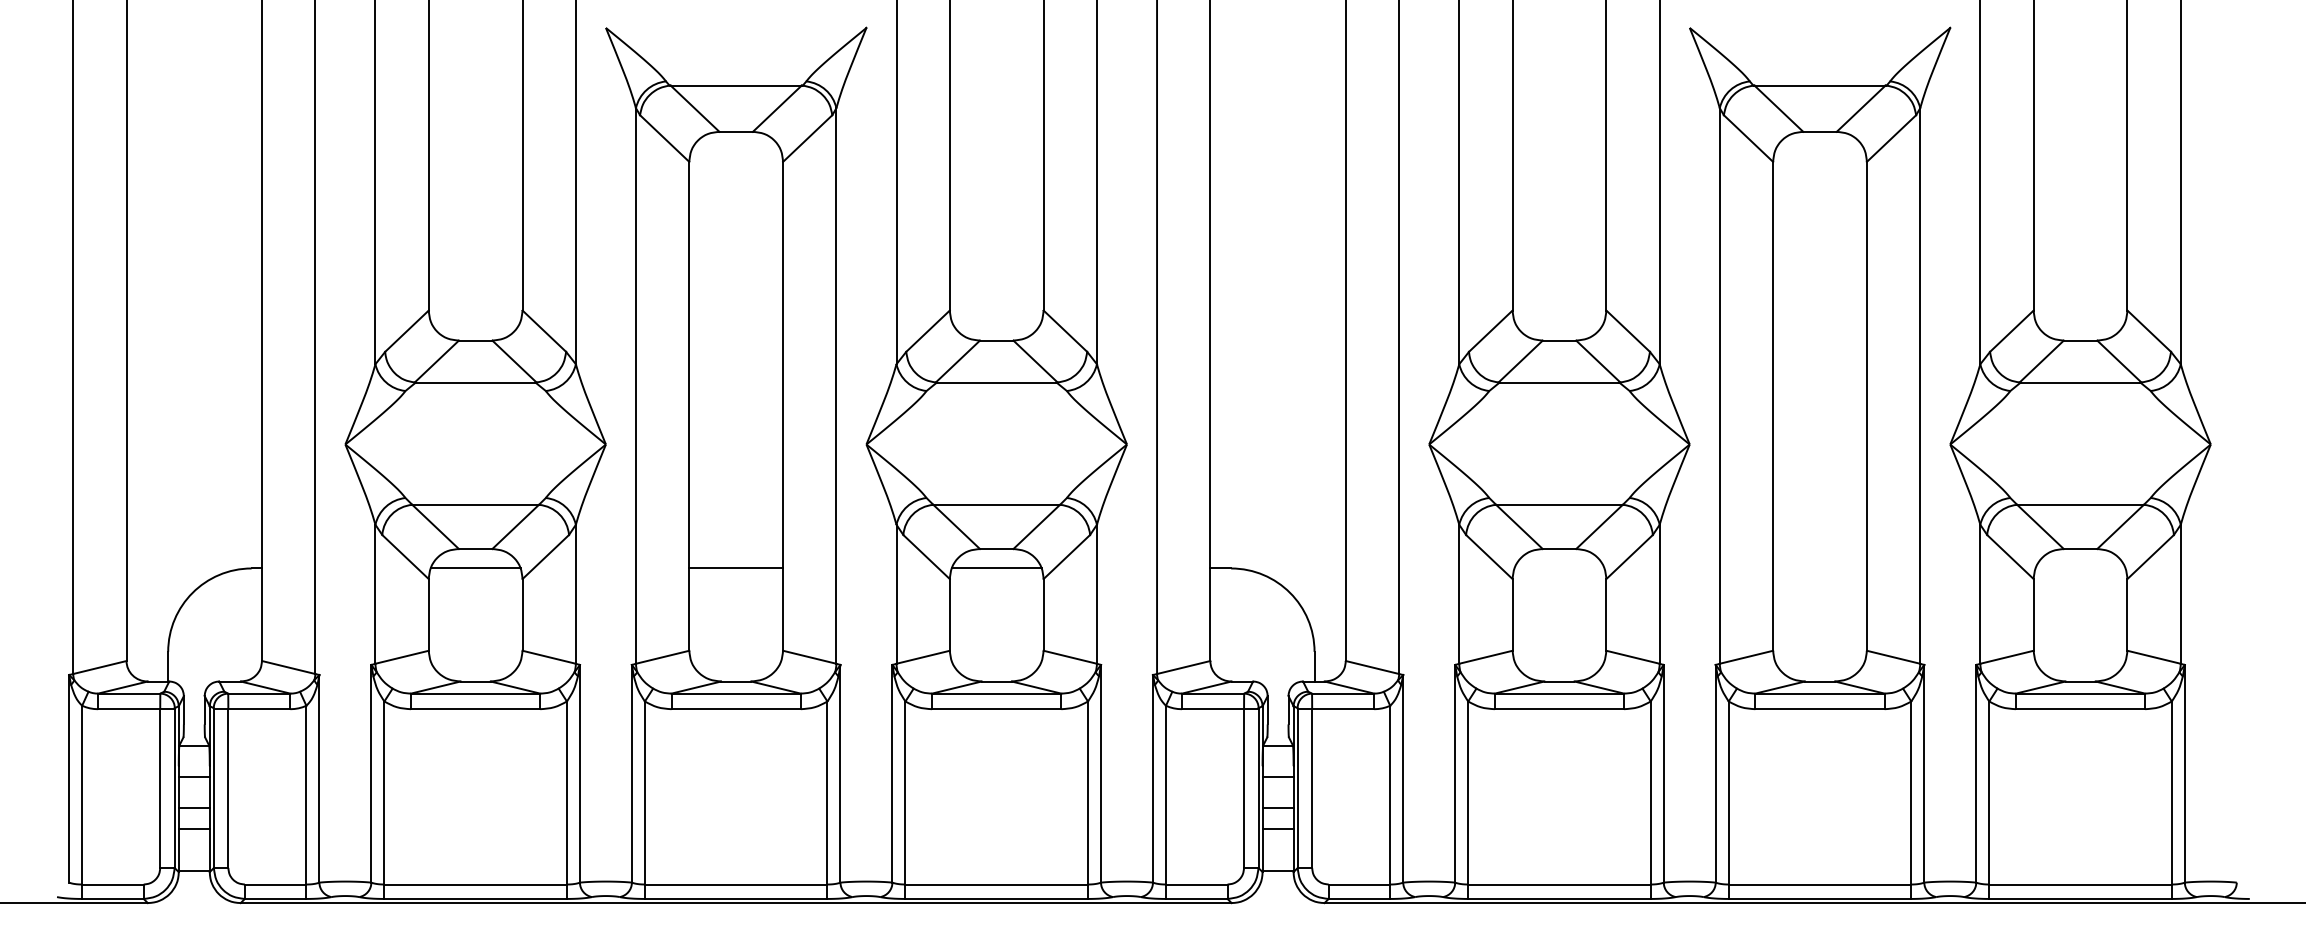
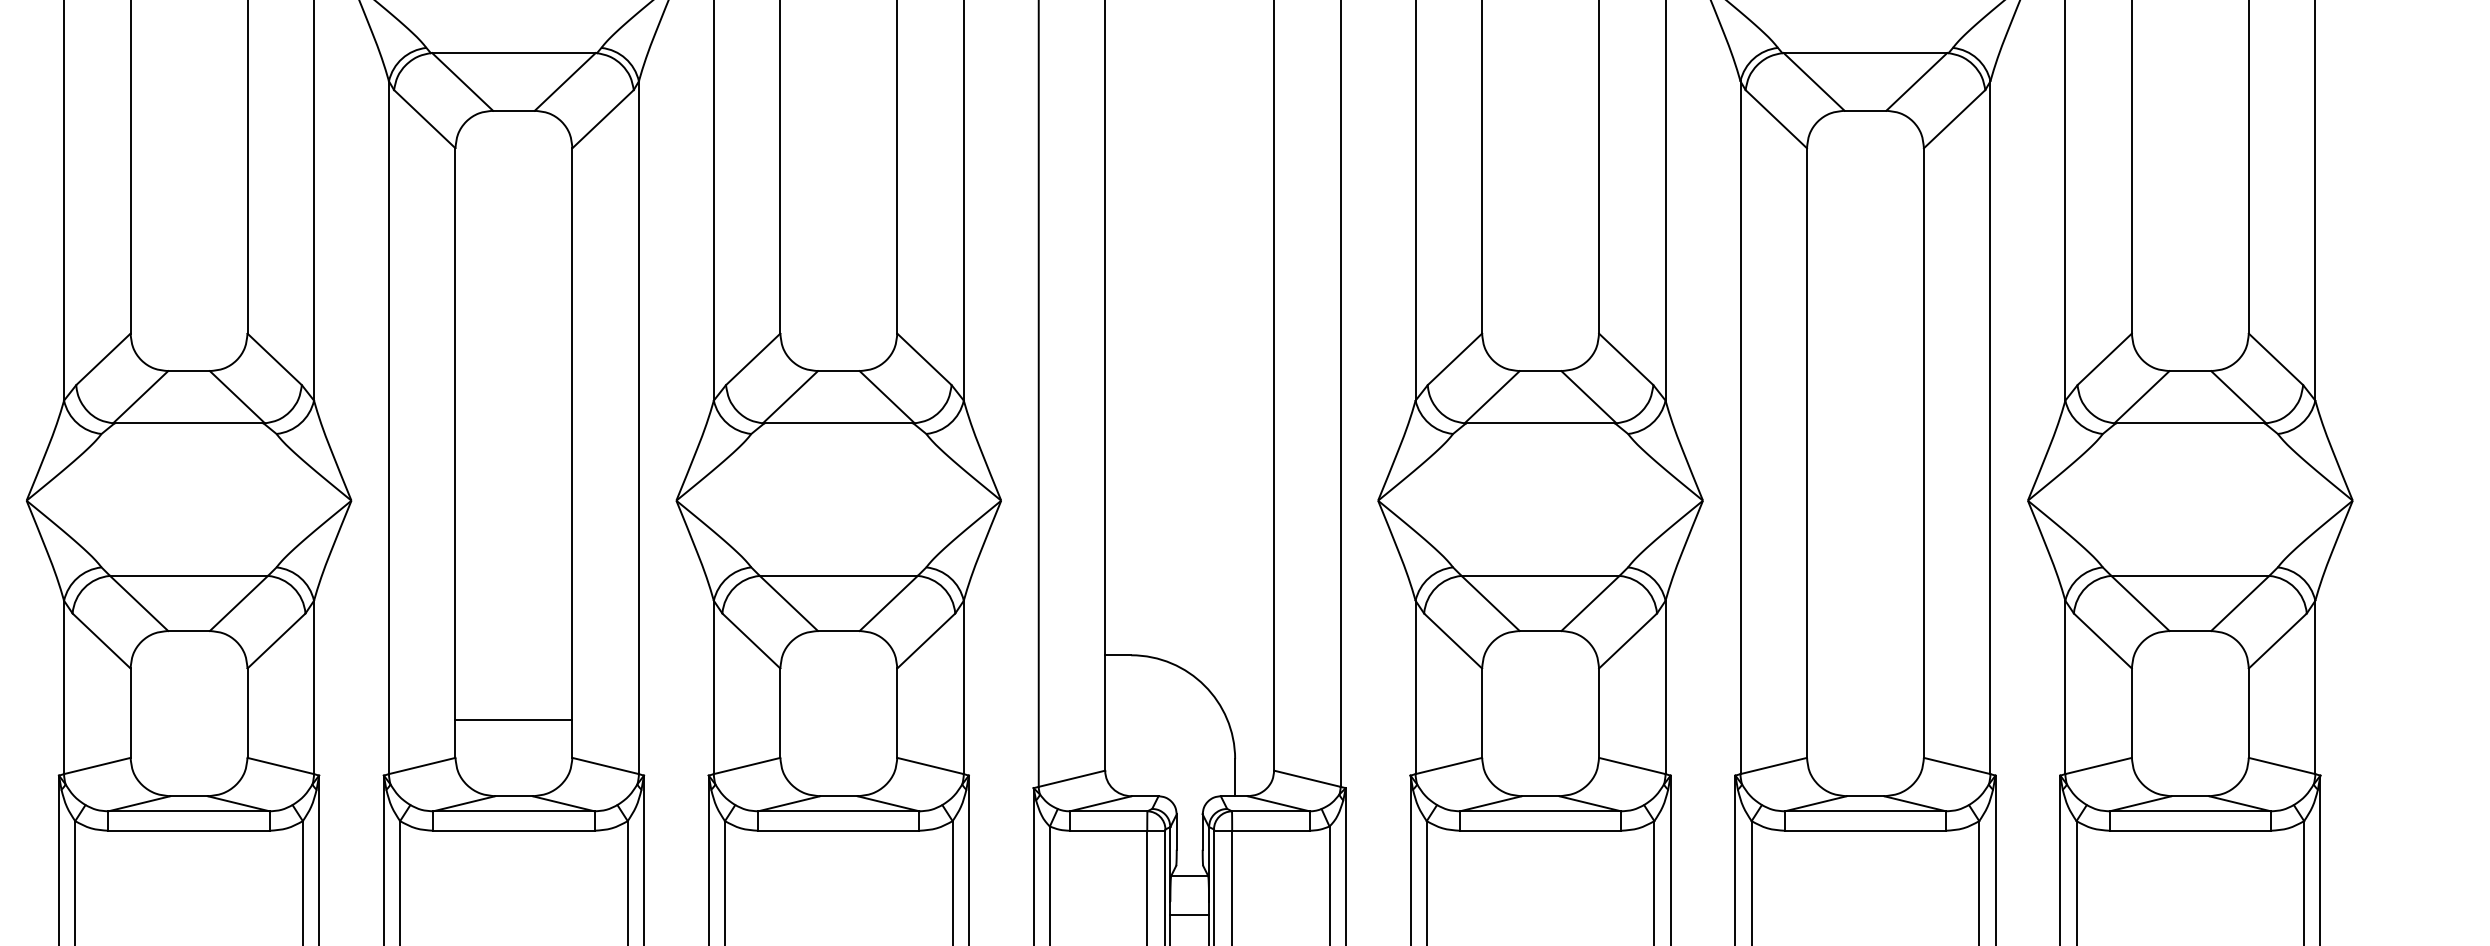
line: (475, 568) -> (188, 655), removed
line: (736, 568) -> (514, 720), moved
line: (996, 568) -> (838, 655), removed

